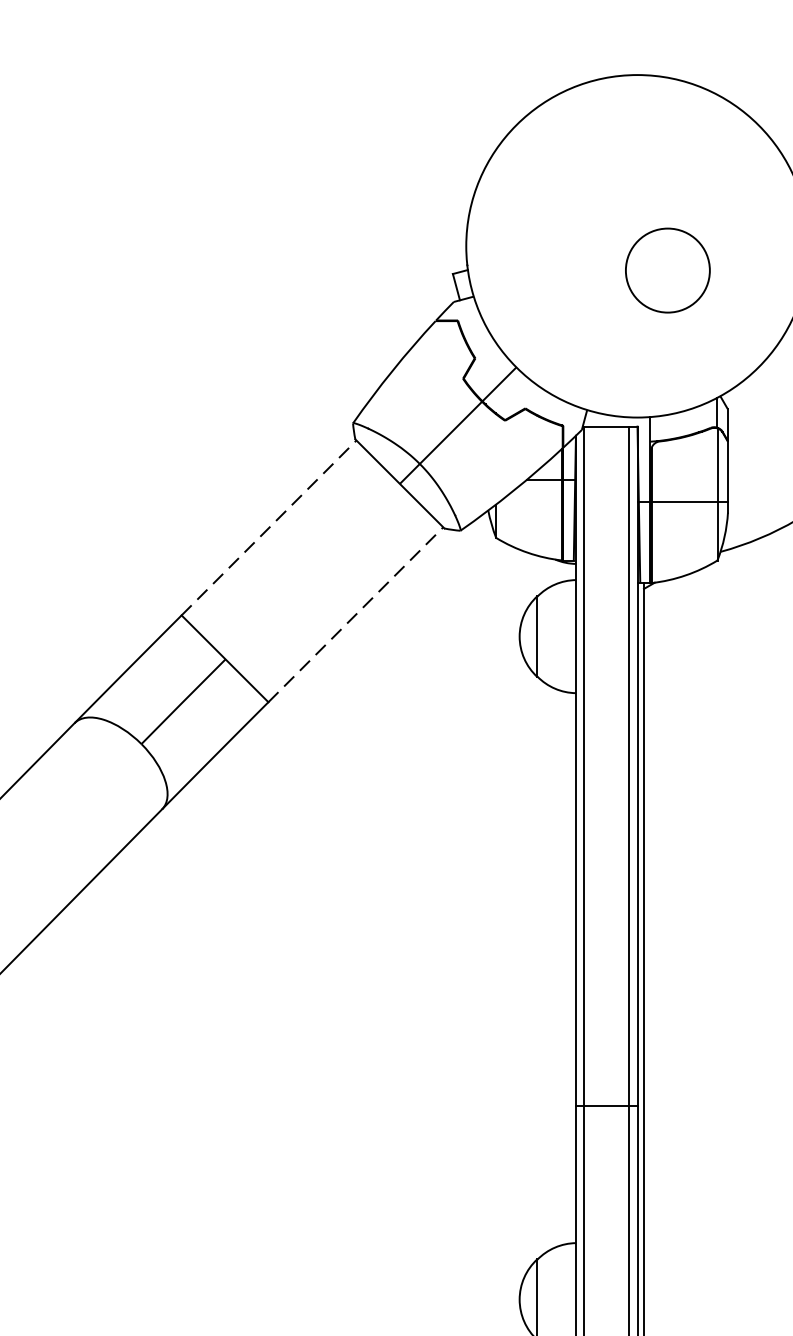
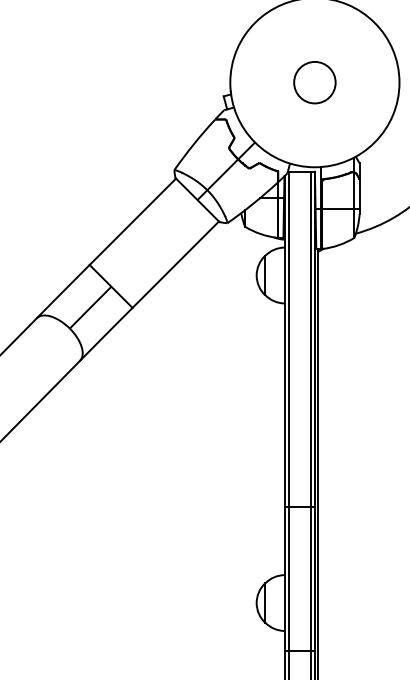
circle: (667, 270) -> (314, 82), moved
line: (270, 527) -> (133, 221), dashed -> solid
line: (357, 614) -> (176, 264), dashed -> solid

